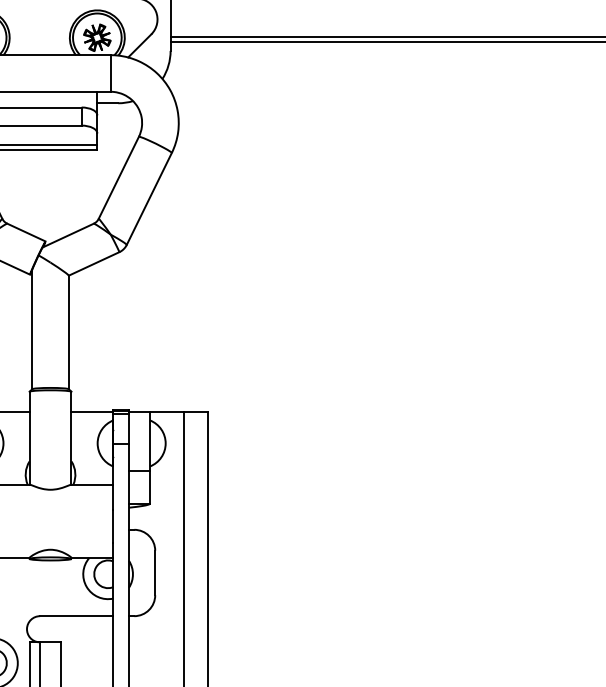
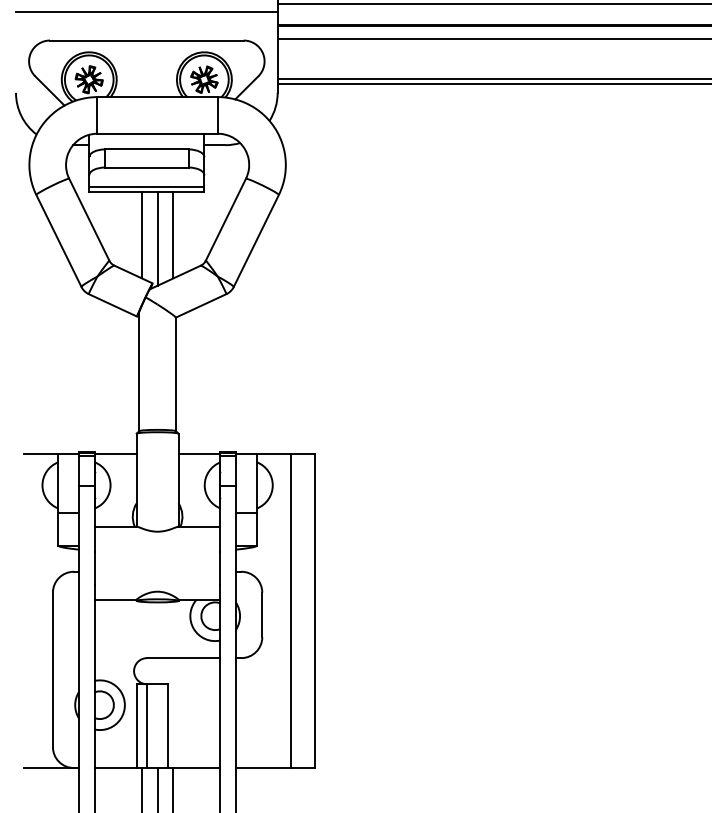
line: (34, 193) -> (141, 235), added
line: (66, 193) -> (173, 235), added
line: (50, 196) -> (157, 238), added

